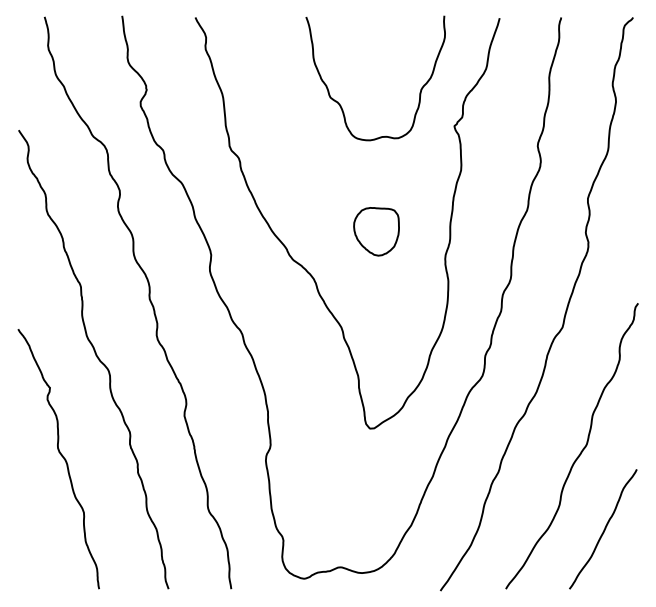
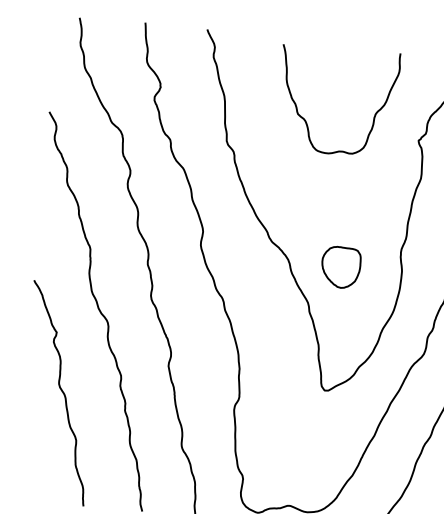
curve: (341, 105) -> (306, 121), moved
part: (376, 231) -> (341, 267), moved

